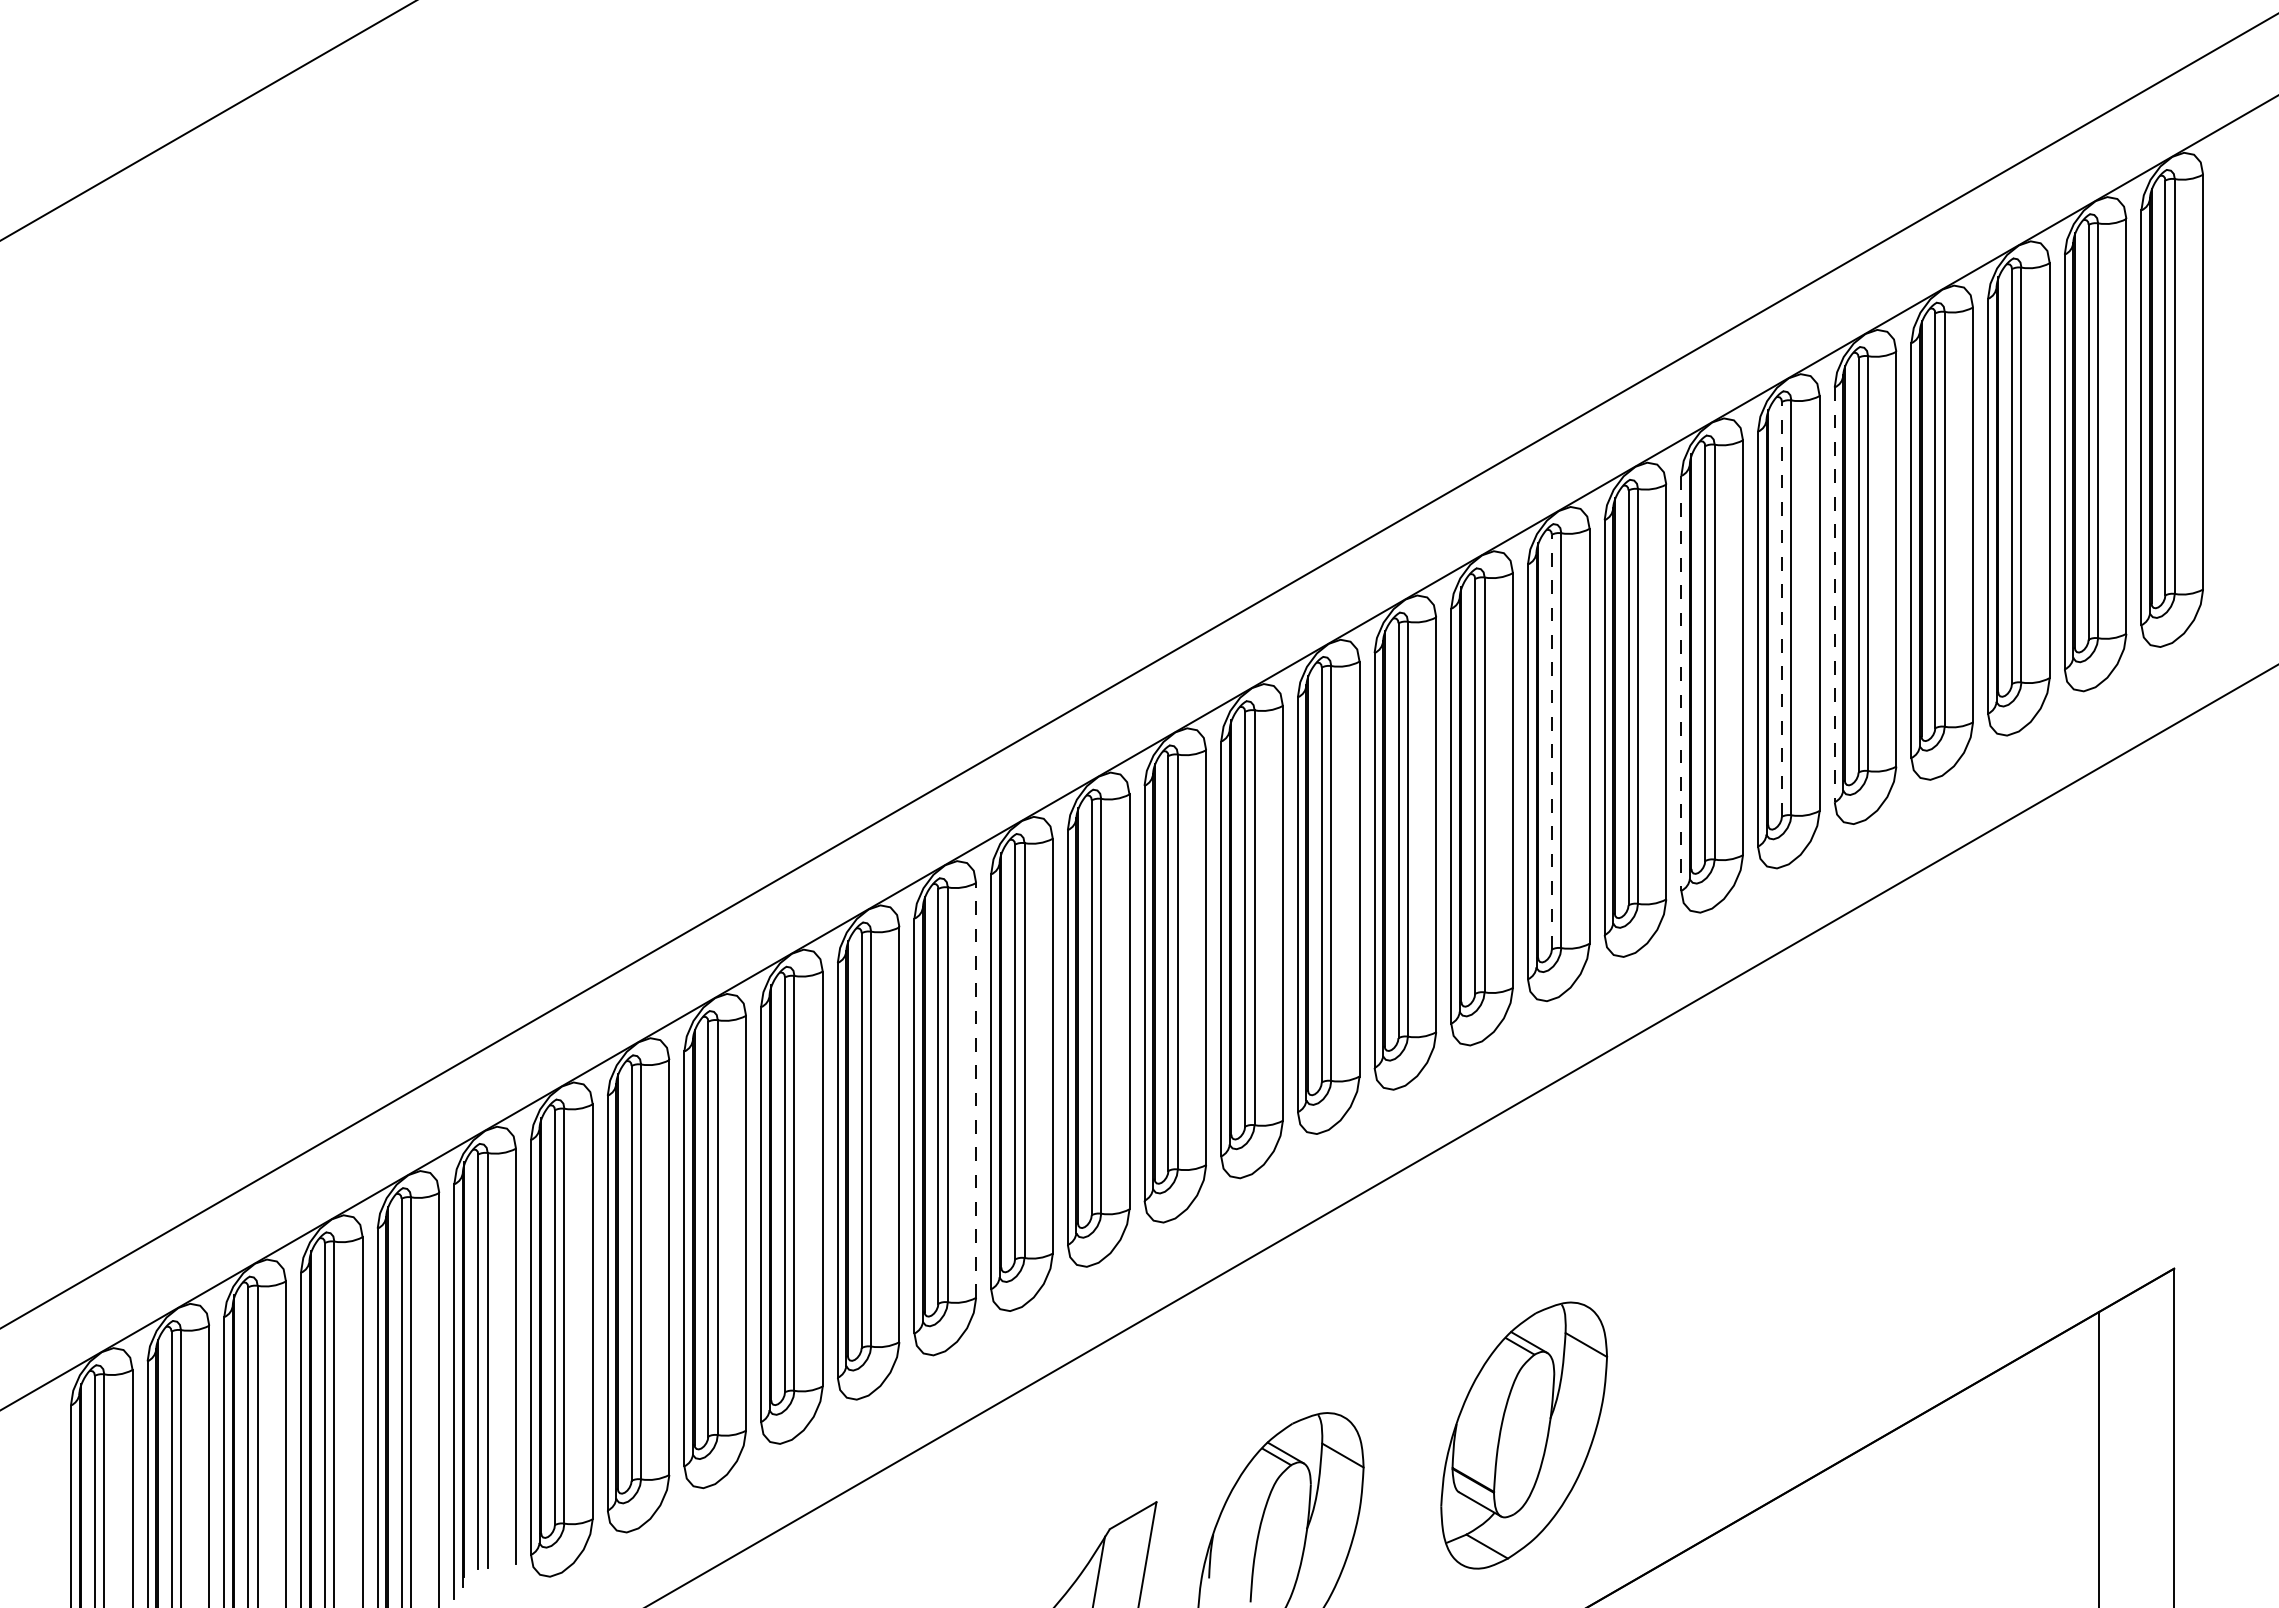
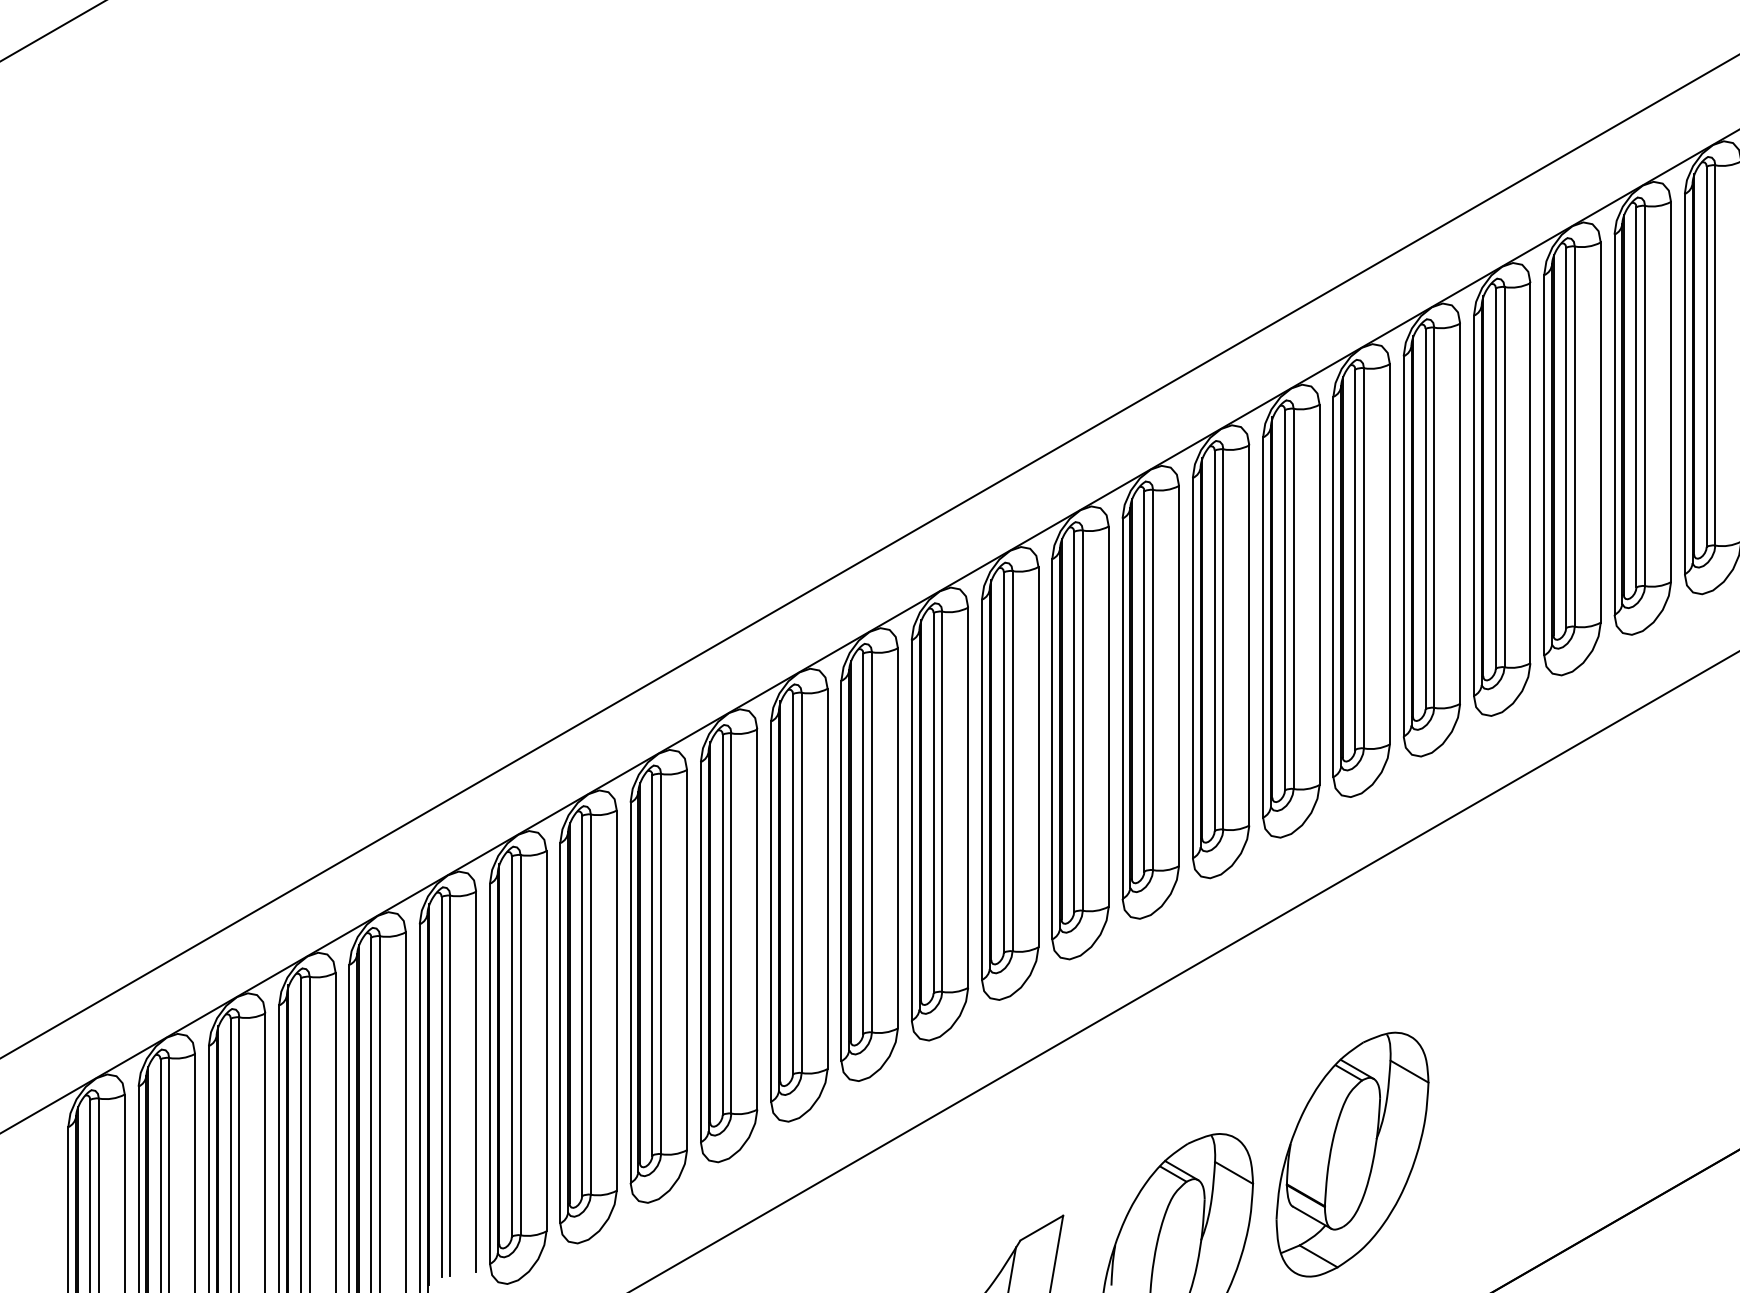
line: (1834, 595) -> (1684, 384), dashed -> solid
line: (1781, 608) -> (1636, 396), dashed -> solid
line: (1681, 683) -> (1544, 465), dashed -> solid
line: (1551, 741) -> (1425, 518), dashed -> solid
line: (976, 1089) -> (898, 837), dashed -> solid
part: (1524, 1435) -> (1352, 1154), moved

